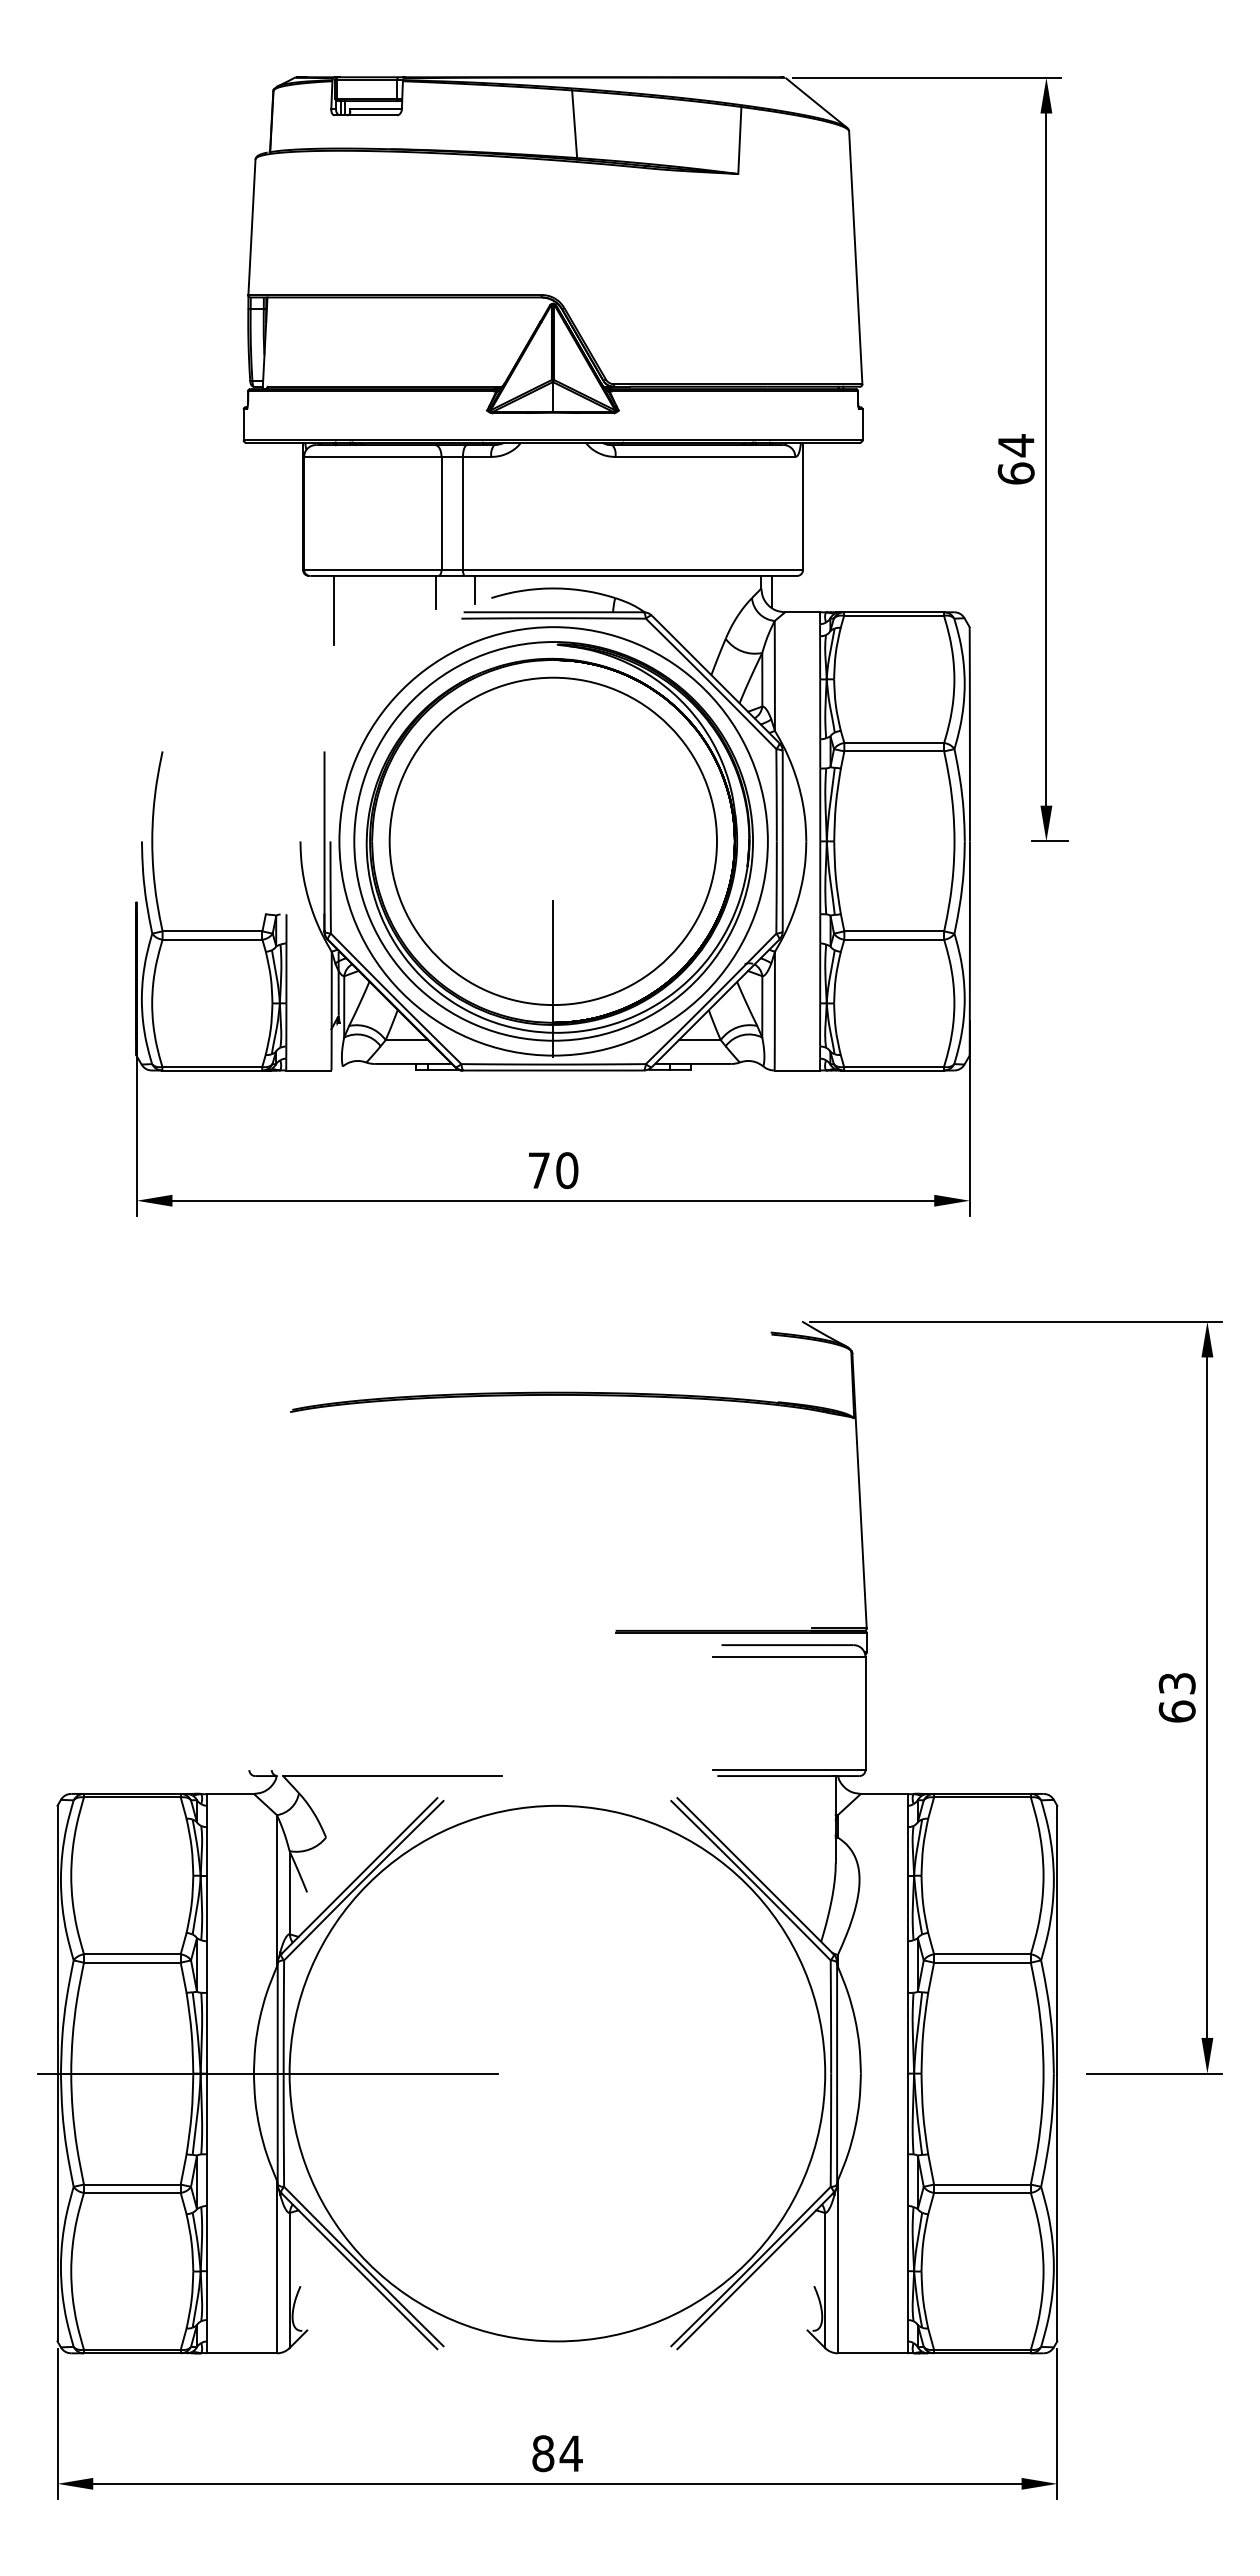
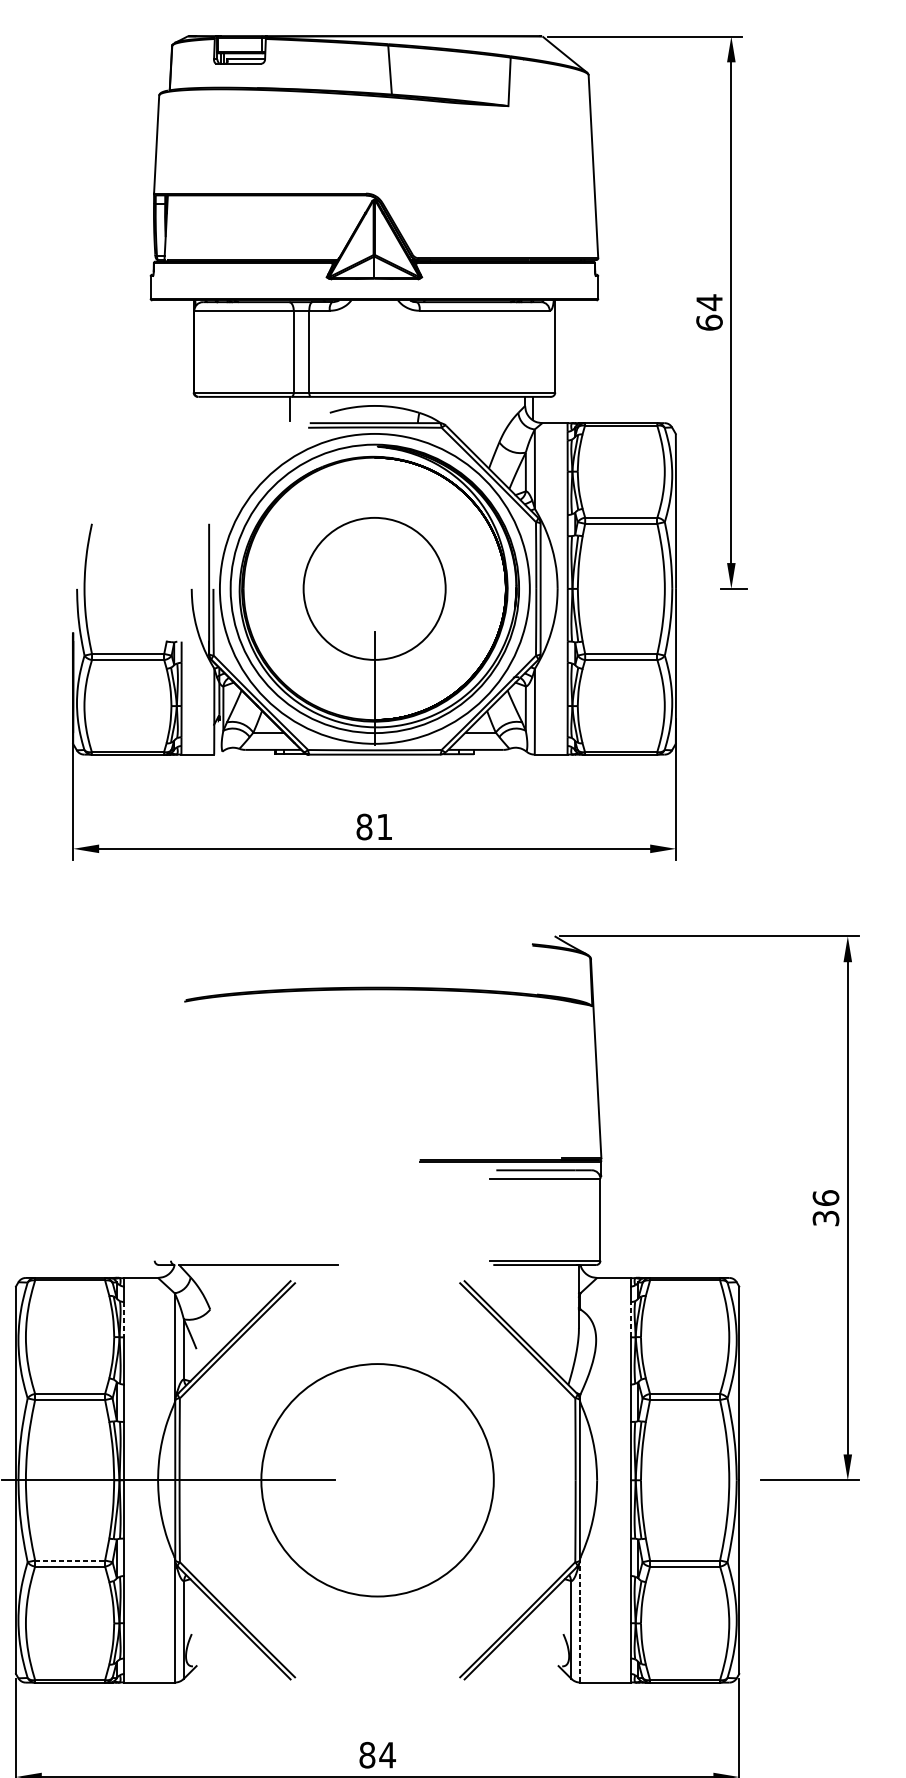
line: (475, 589) -> (318, 406), removed
line: (333, 610) -> (215, 421), removed
circle: (552, 841) -> (374, 588), size x0.6
text: (553, 1170) -> (374, 826), 70 -> 81
text: (1176, 1697) -> (825, 1208), 63 -> 36
line: (907, 1851) -> (630, 1319), solid -> dashed
line: (207, 1852) -> (124, 1320), solid -> dashed
circle: (557, 2073) -> (377, 1480), size x0.6
line: (132, 2184) -> (70, 1560), solid -> dashed
line: (837, 2267) -> (580, 1620), solid -> dashed

